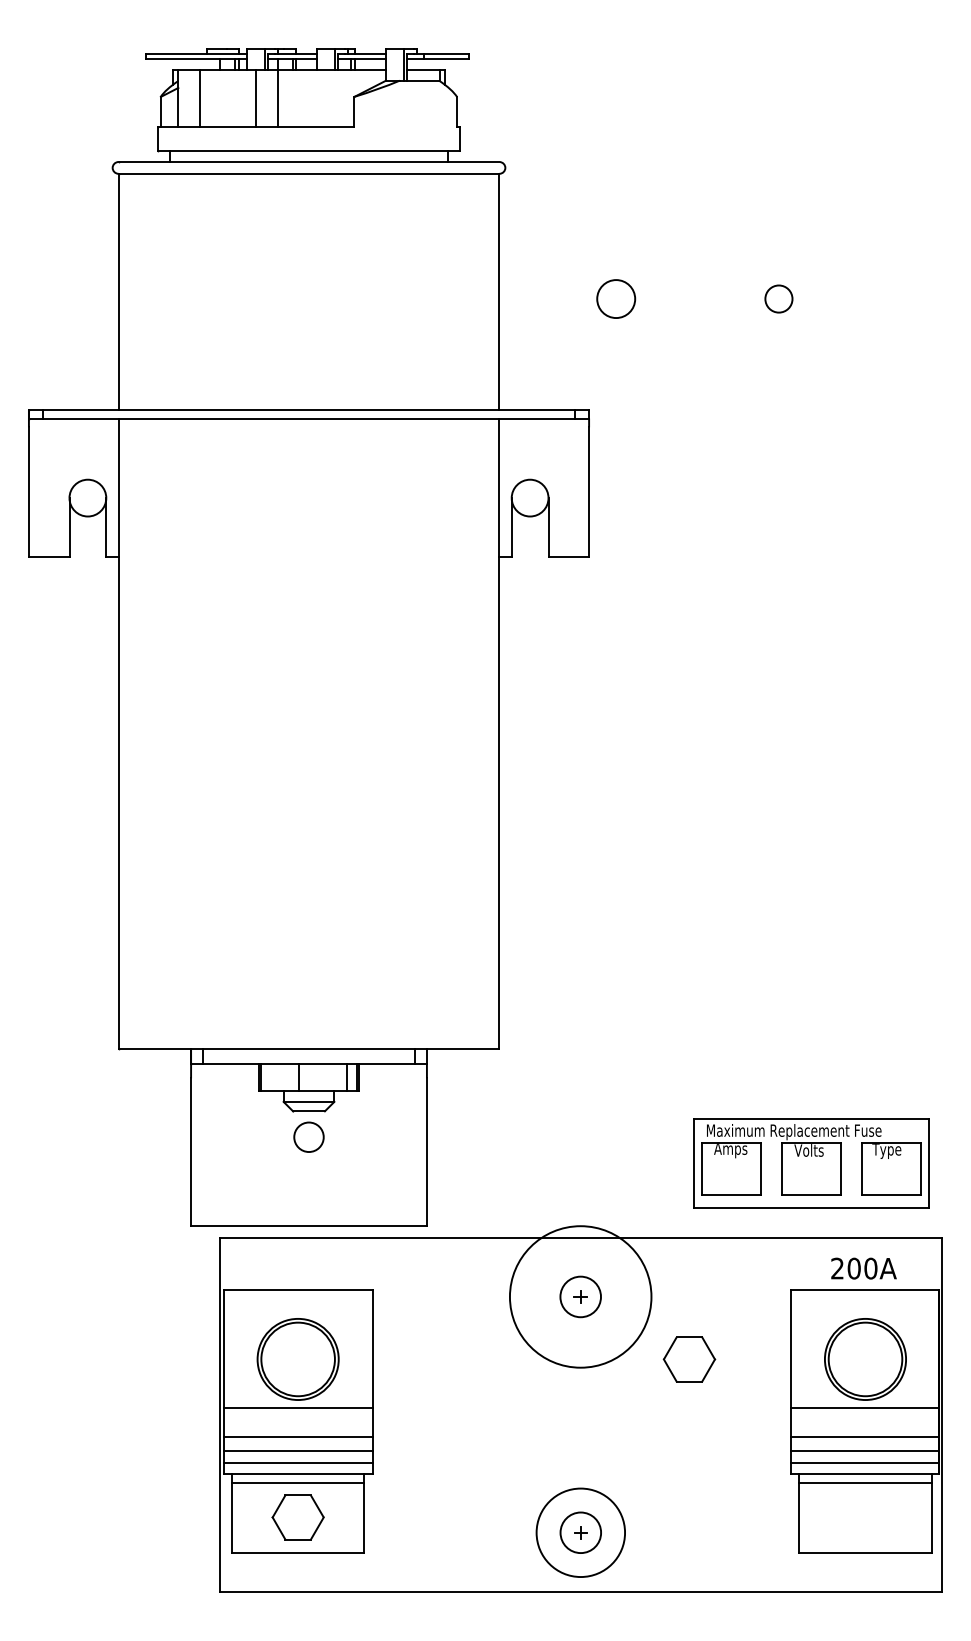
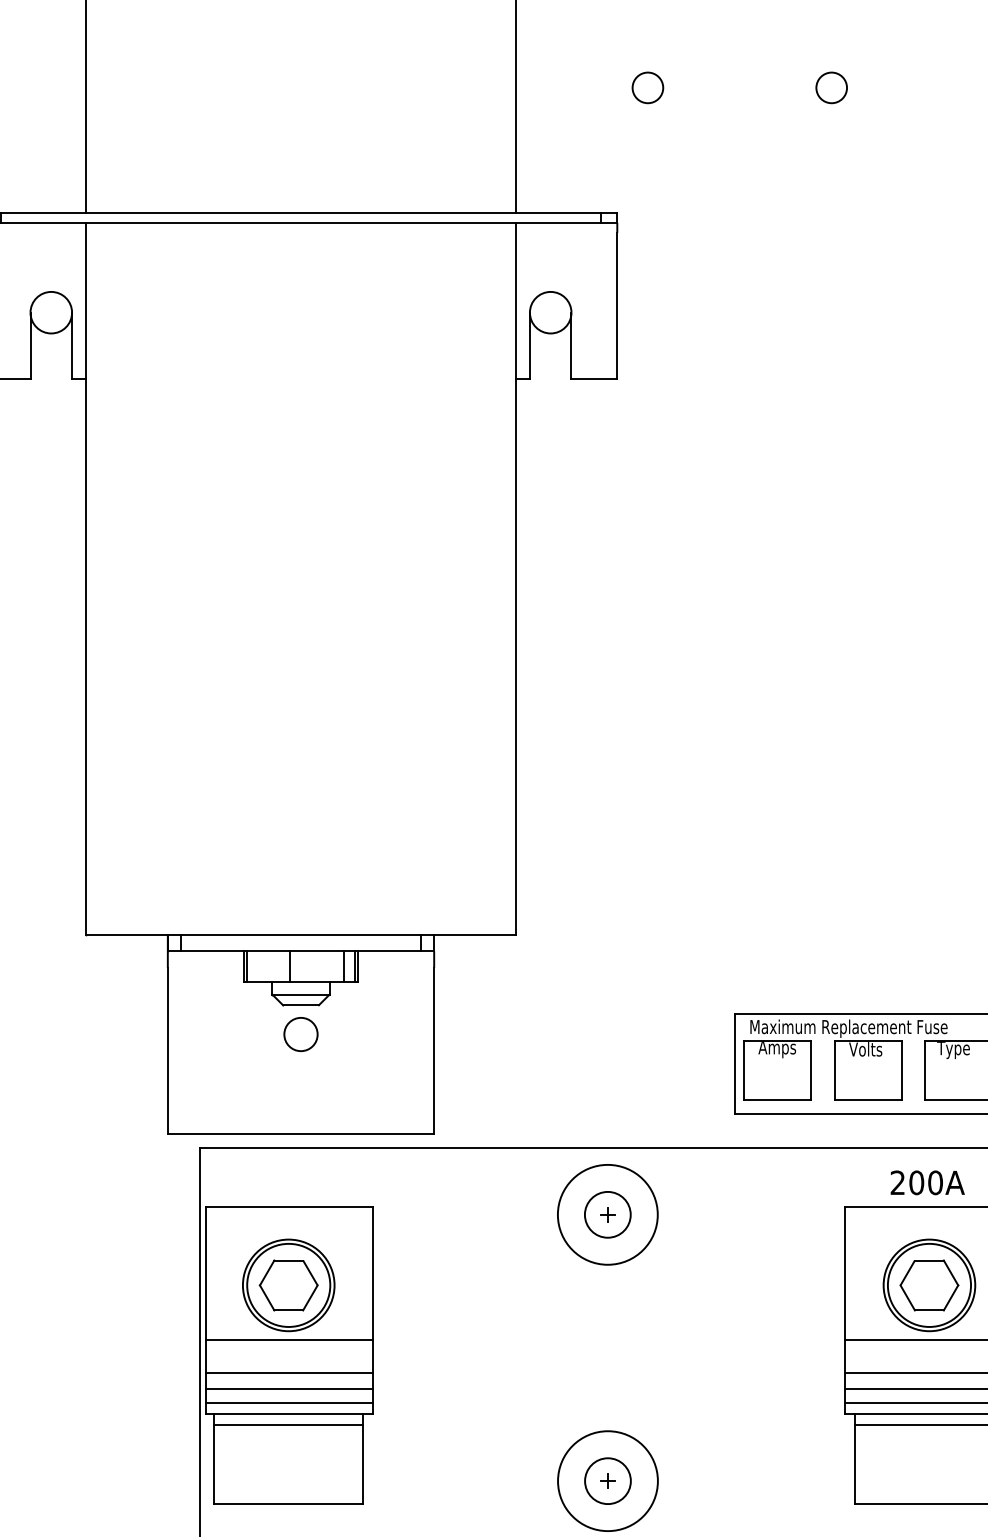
circle: (615, 298) -> (647, 87), size x0.71
circle: (580, 1296) -> (607, 1214), size x0.62
part: (689, 1359) -> (929, 1285), moved
part: (297, 1517) -> (288, 1285), moved

